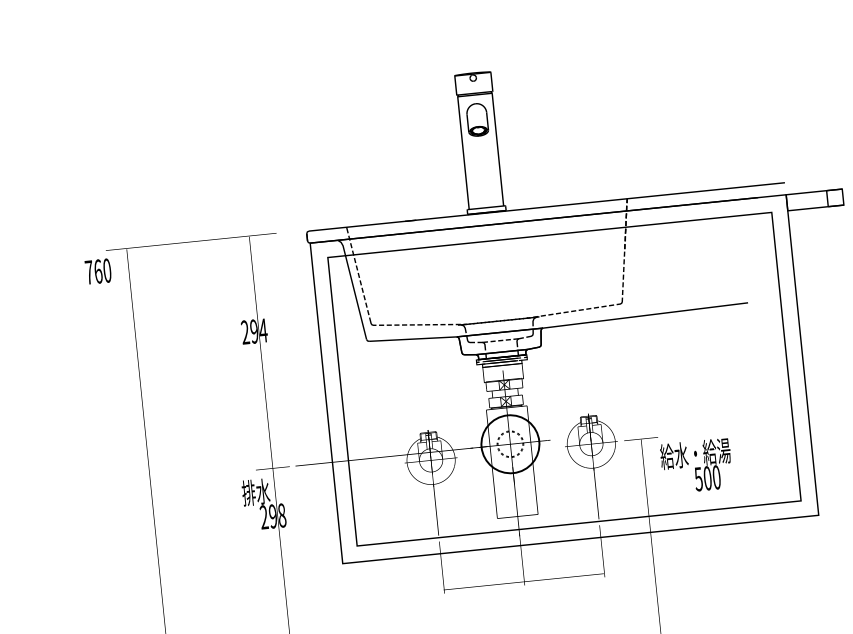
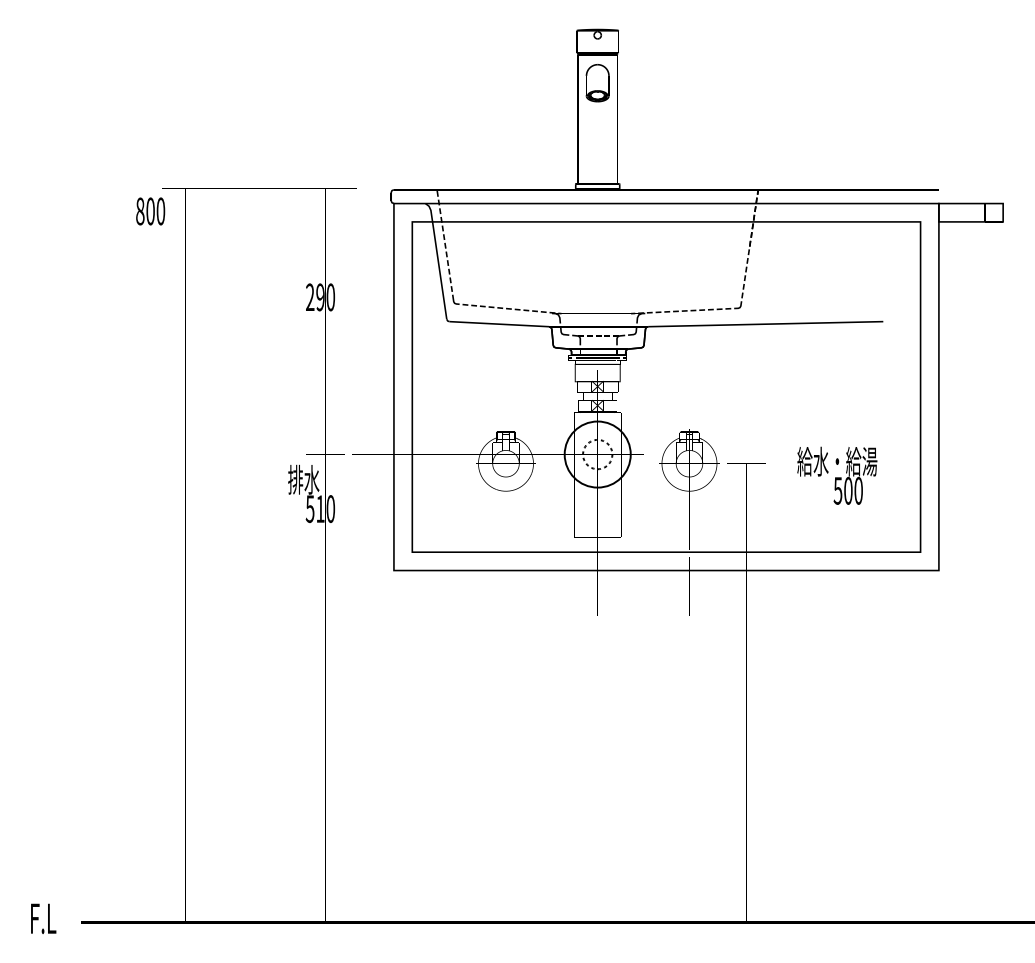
text: (93, 272) -> (145, 211), 760 -> 800
text: (263, 330) -> (330, 297), 294 -> 290
text: (696, 465) -> (837, 475), moved
text: (273, 516) -> (320, 509), 298 -> 510

